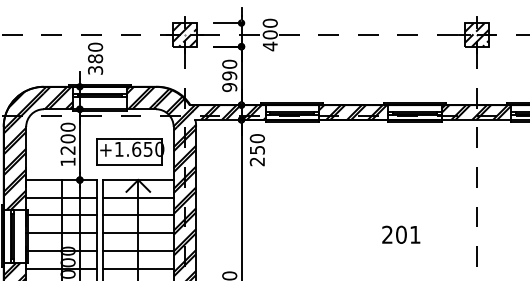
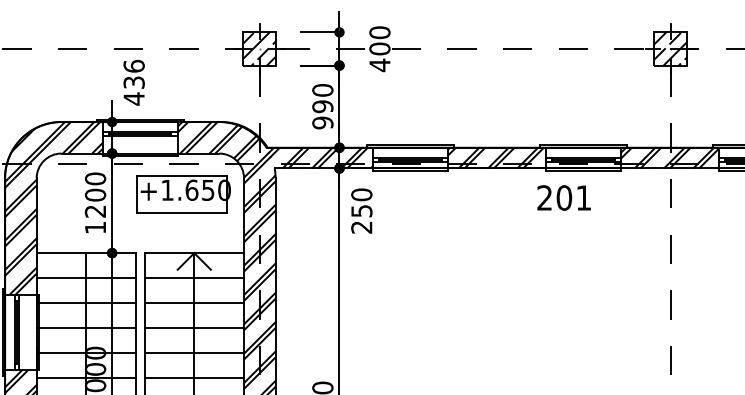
text: (95, 58) -> (134, 82), 380 -> 436
part: (130, 151) -> (183, 193), moved
text: (401, 234) -> (564, 197), moved

